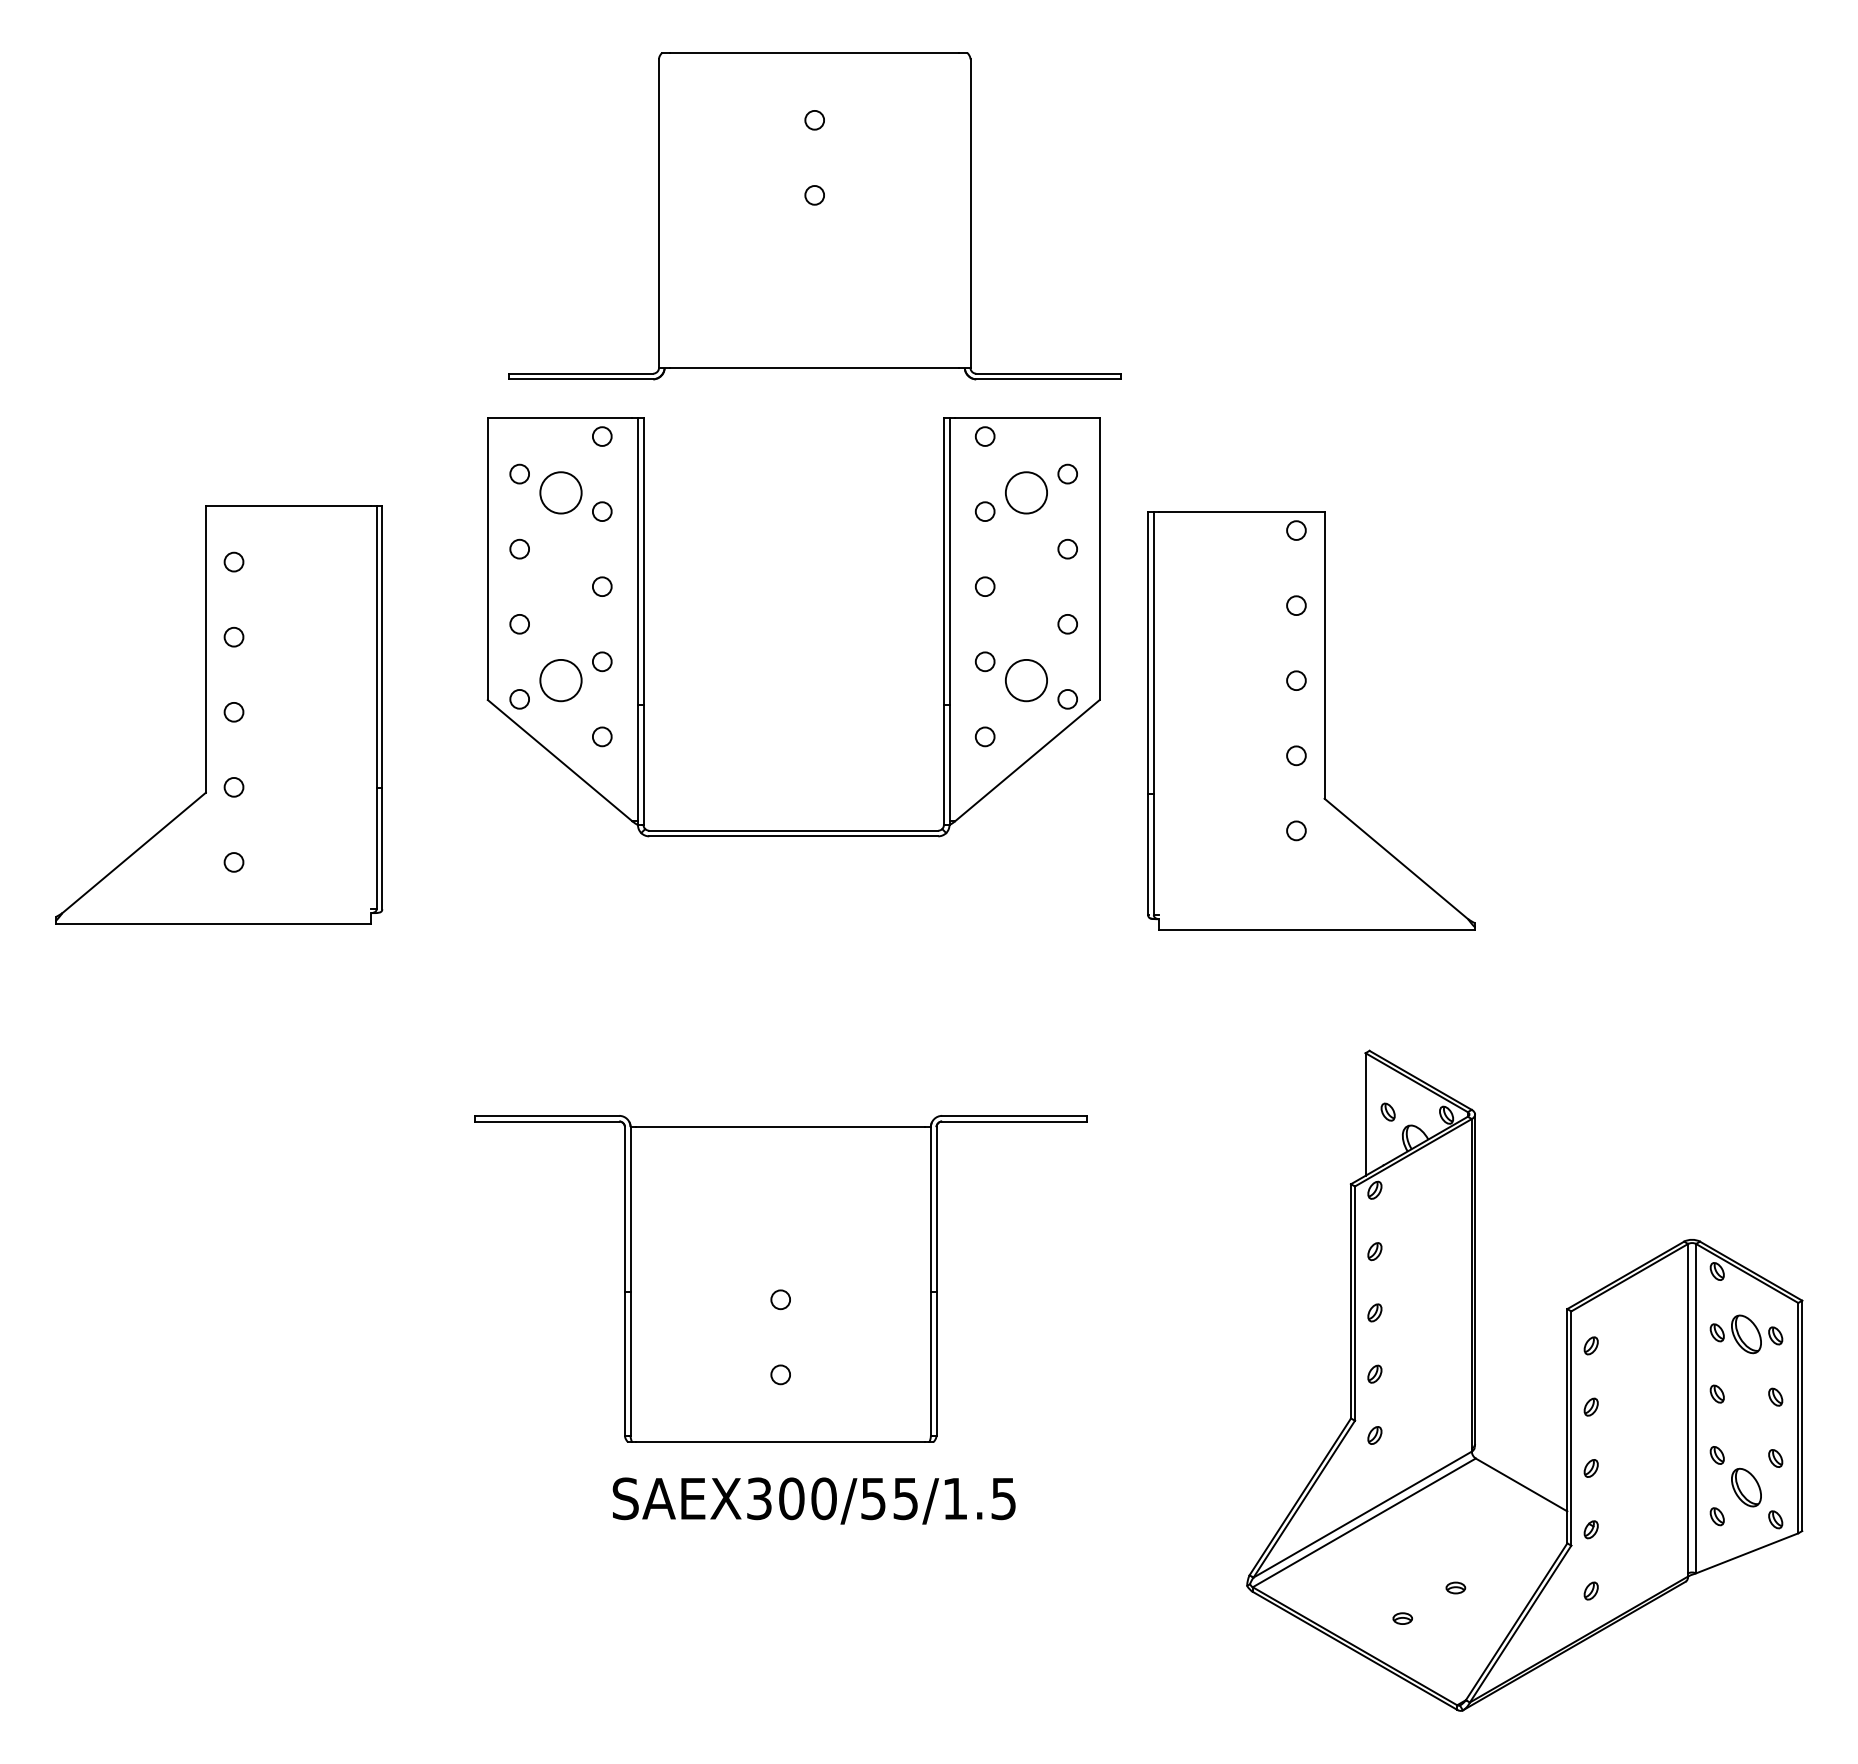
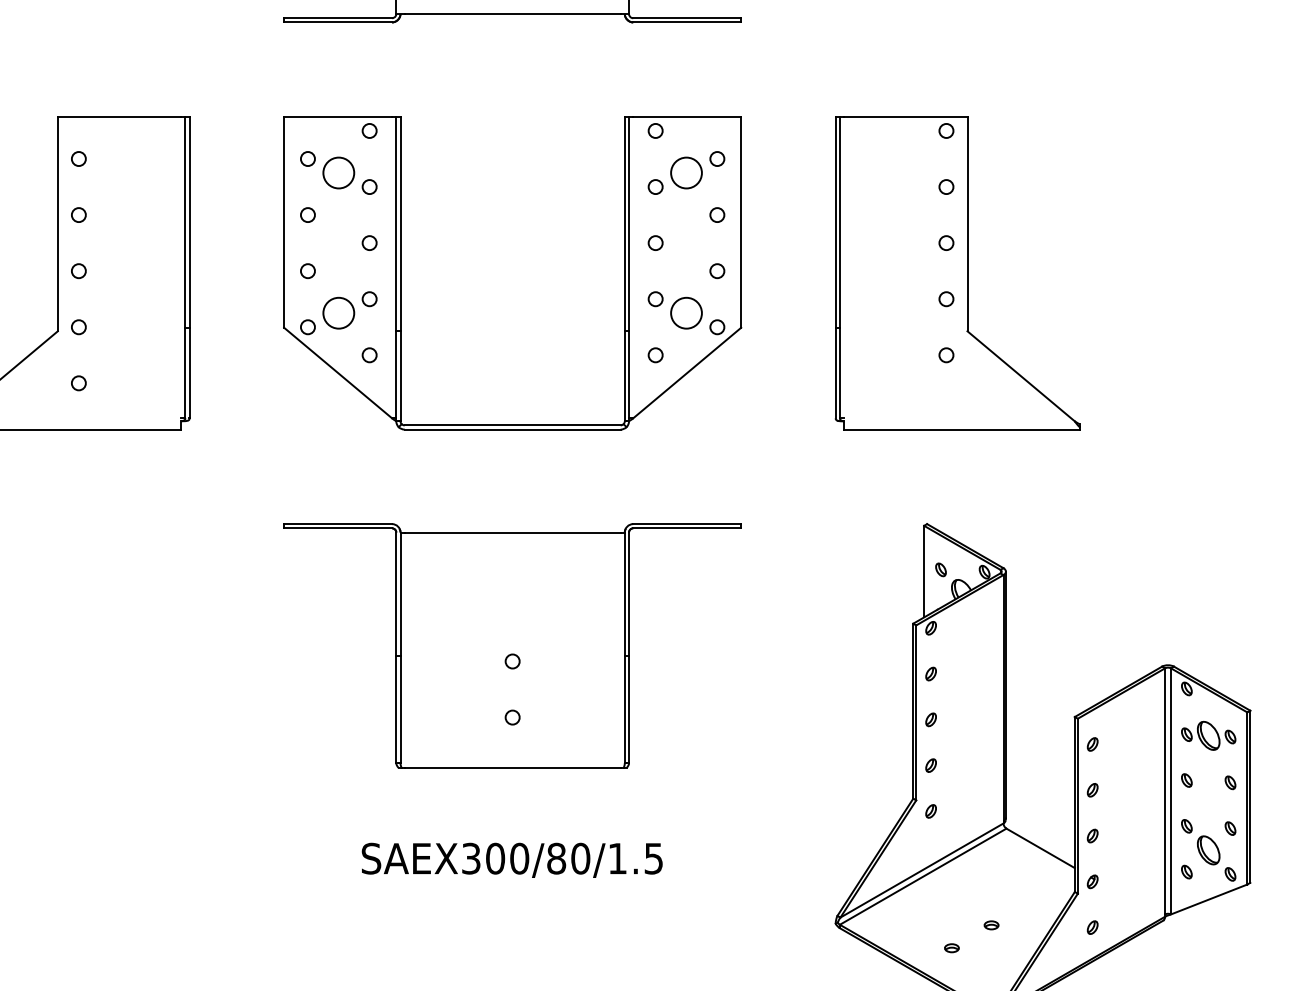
part: (644, 627) -> (401, 273), moved
part: (1311, 720) -> (957, 272), moved
part: (780, 1278) -> (512, 645), moved
text: (889, 1498) -> (568, 858), SAEX300/55/1.5 -> SAEX300/80/1.5

